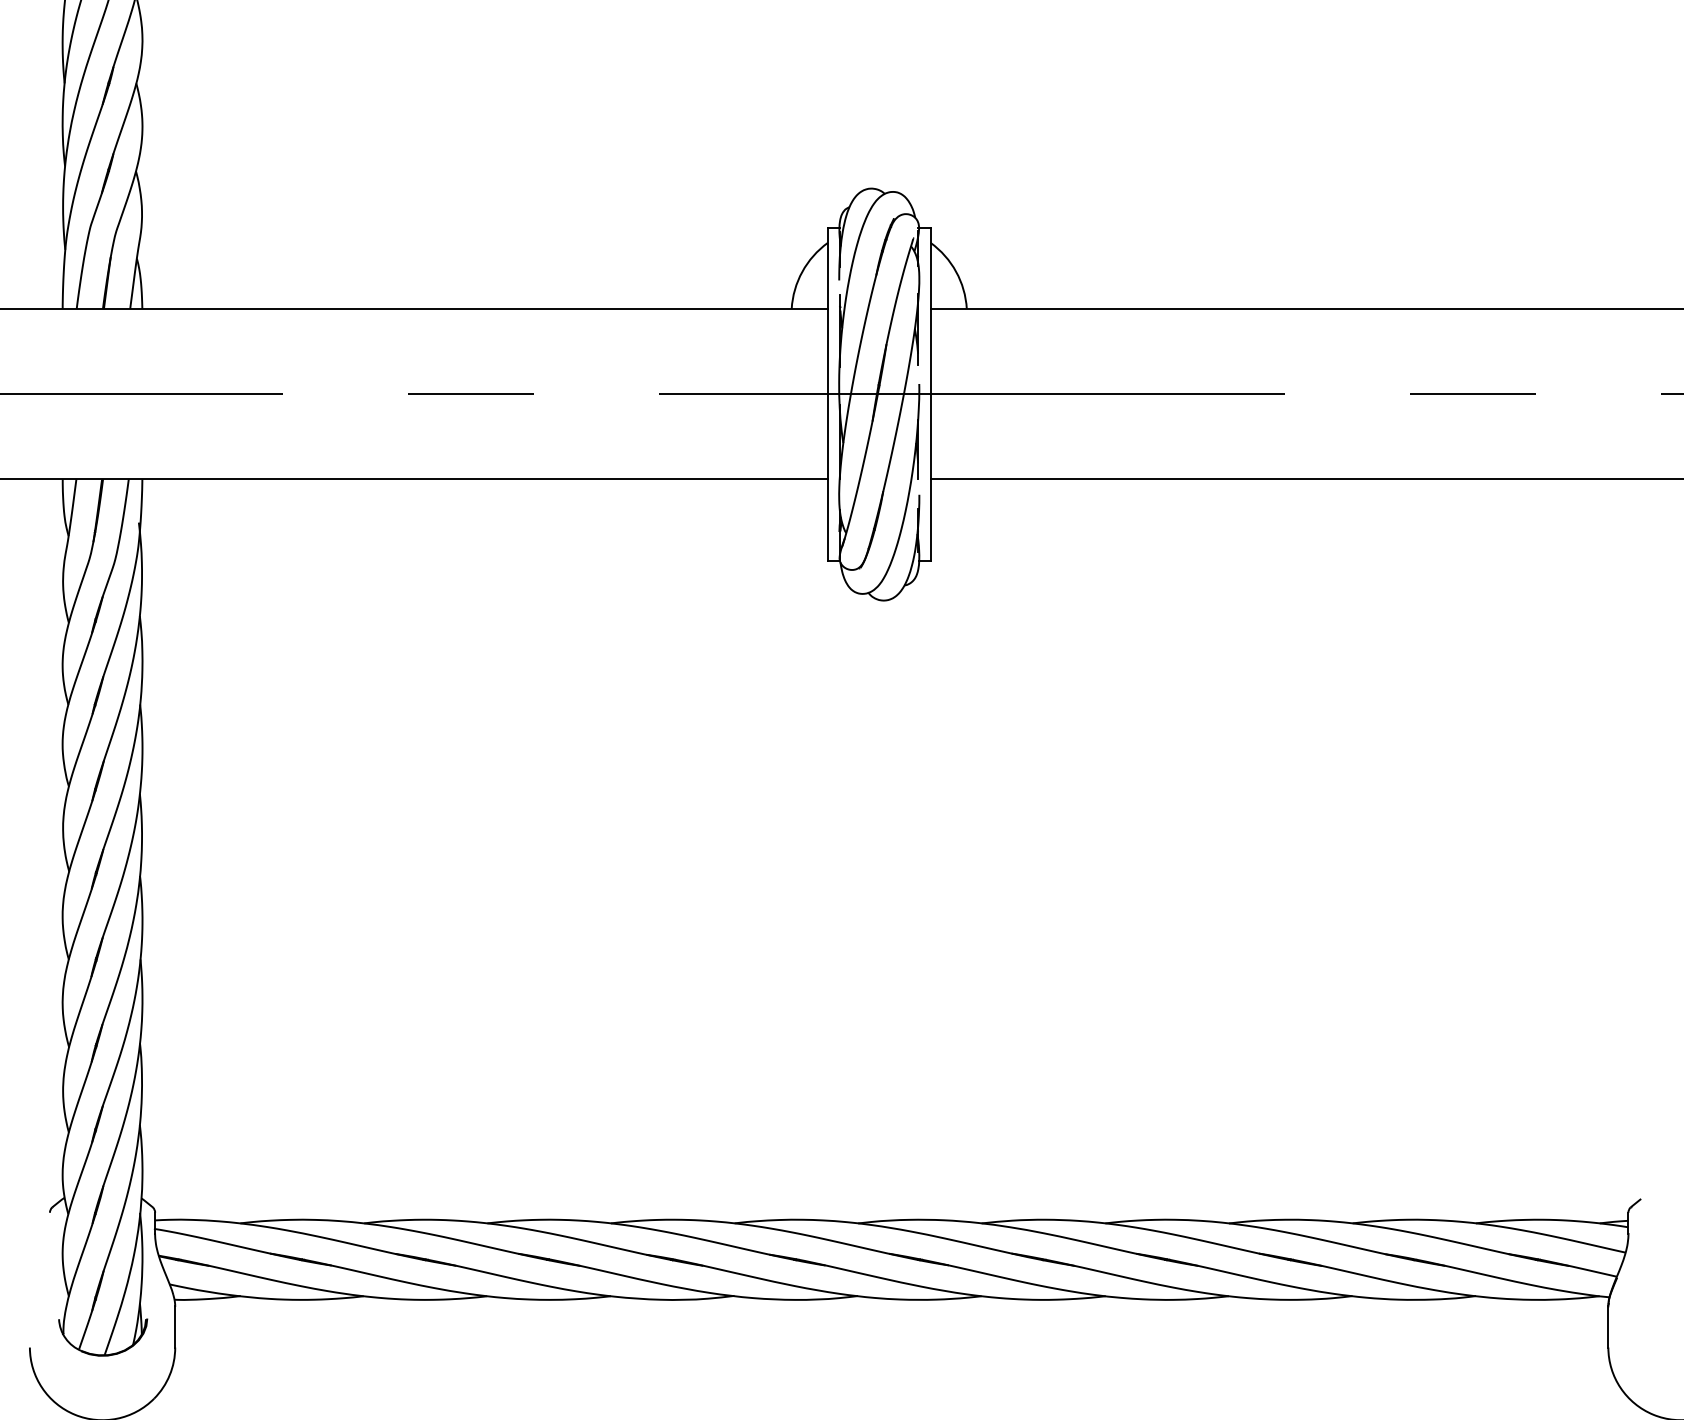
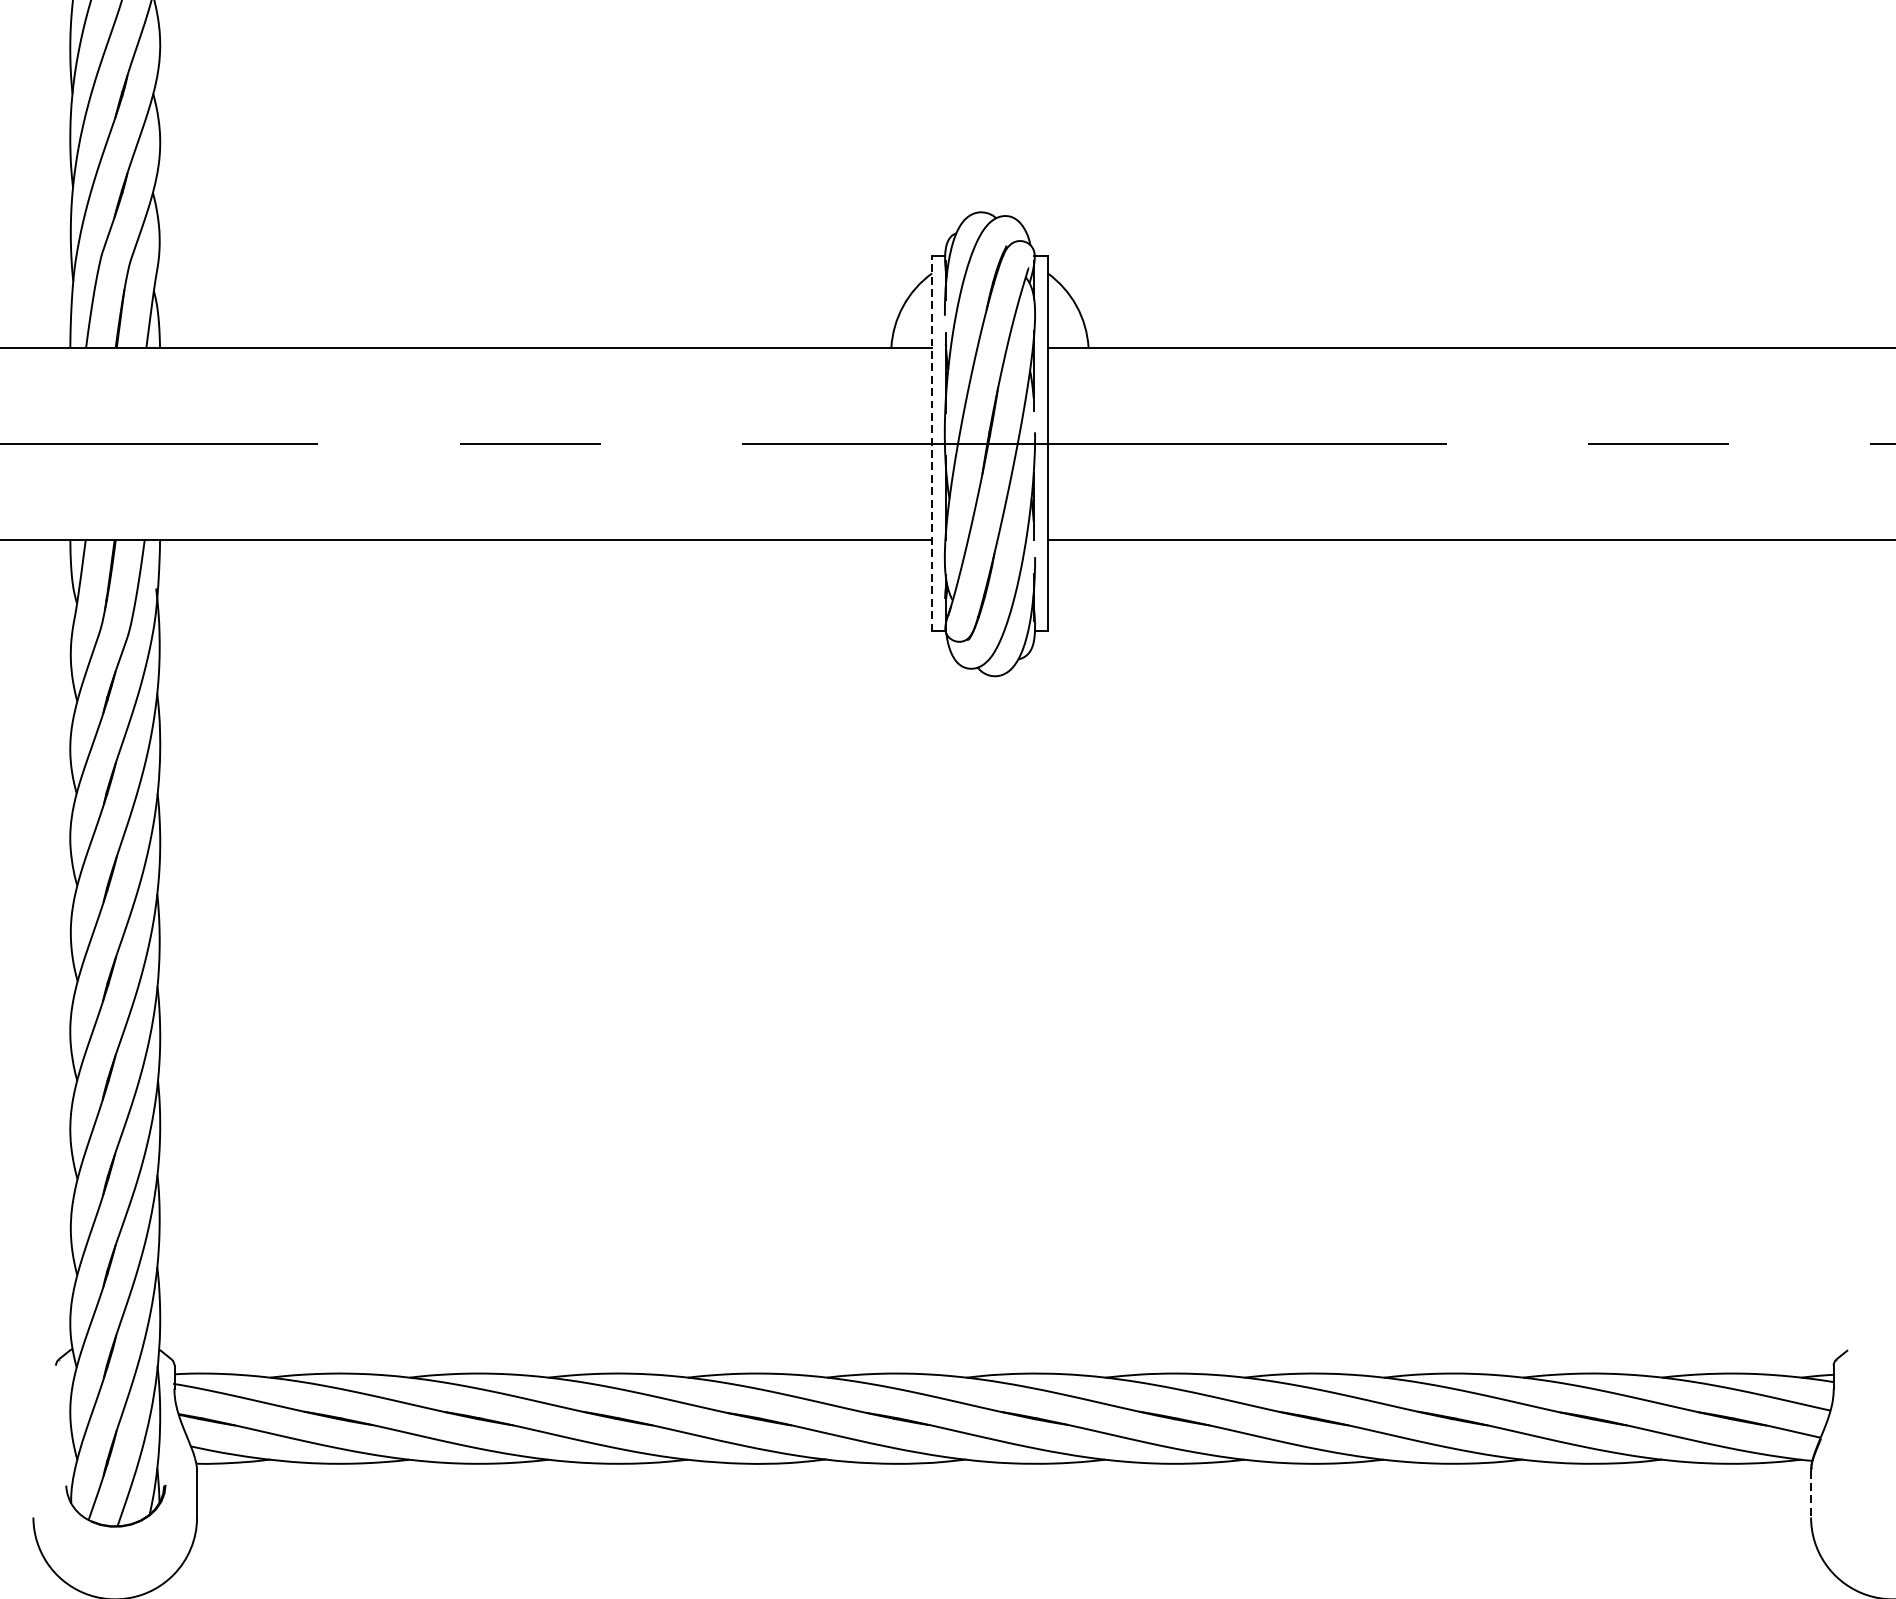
line: (827, 394) -> (931, 444), solid -> dashed
line: (1608, 1326) -> (1811, 1493), solid -> dashed

